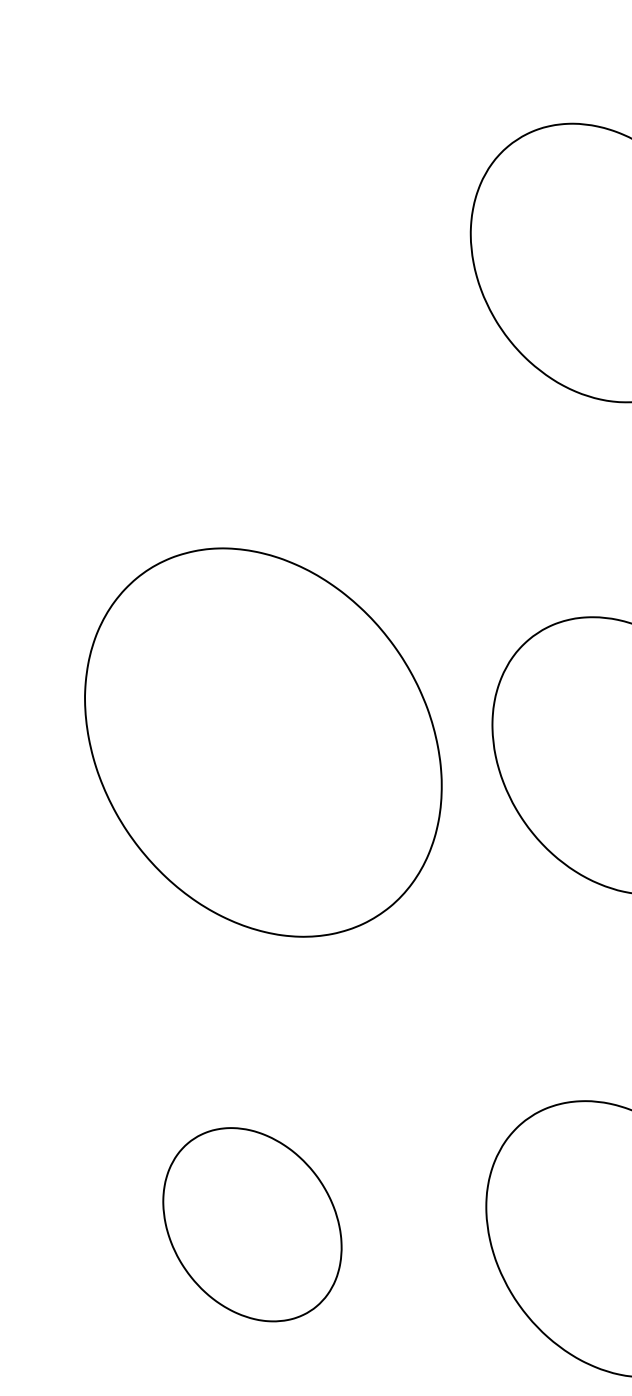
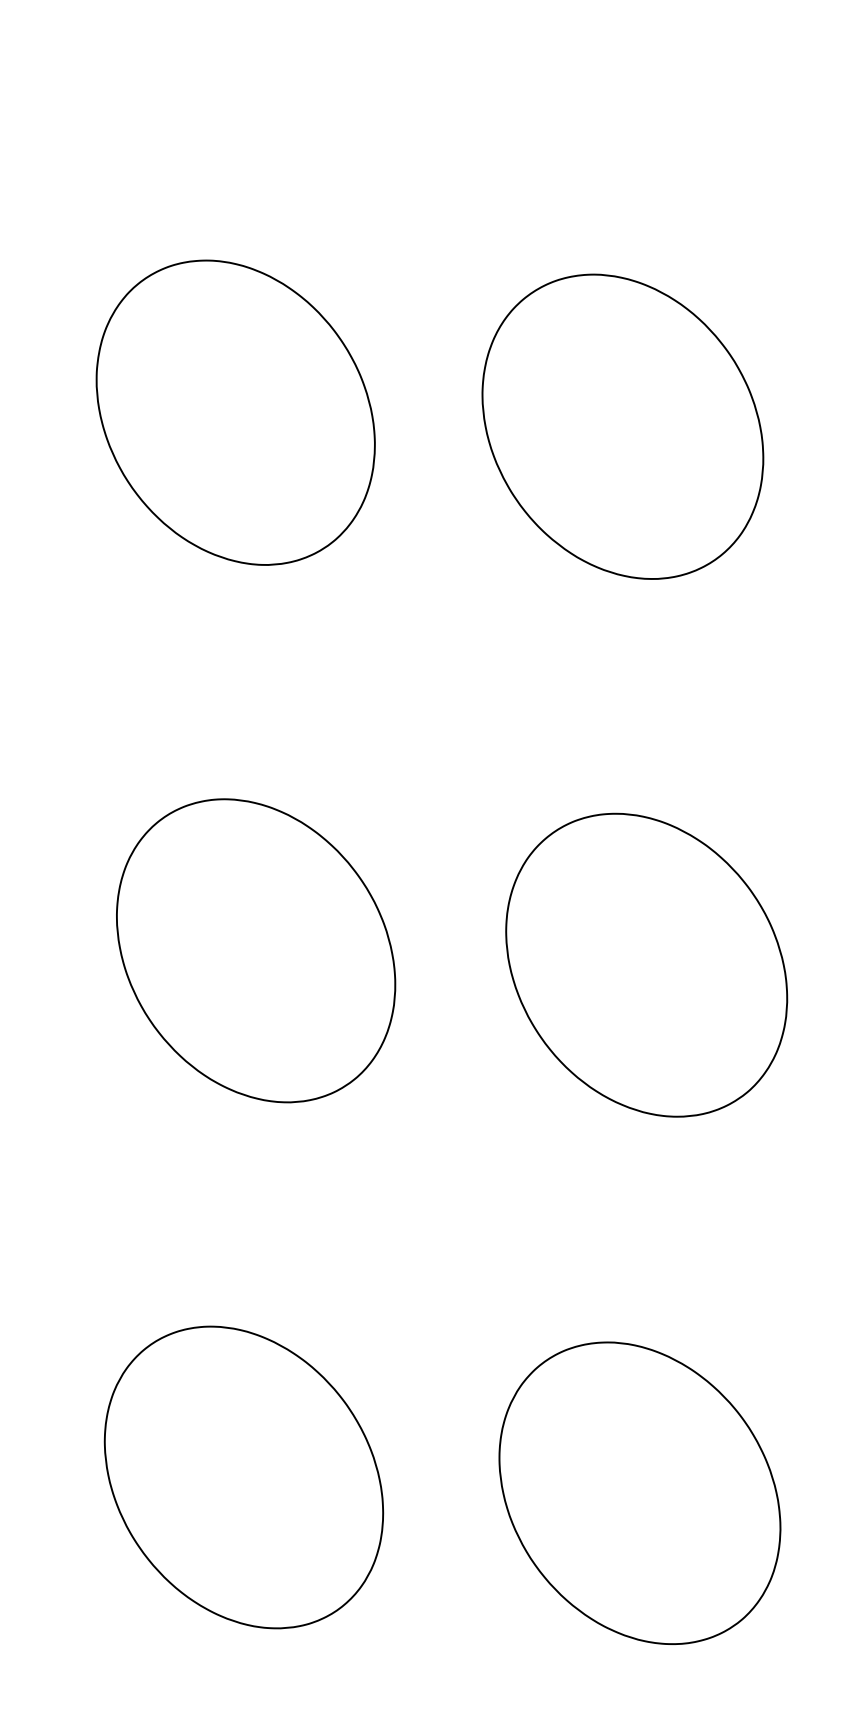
part: (244, 249) -> (235, 412), added
part: (263, 742) -> (256, 950), size x0.71
part: (252, 1224) -> (243, 1477), size x1.43

